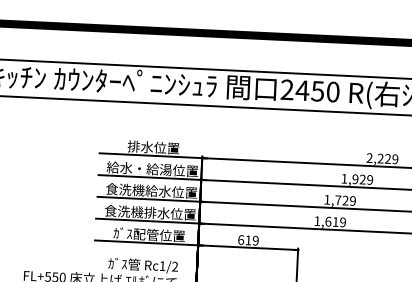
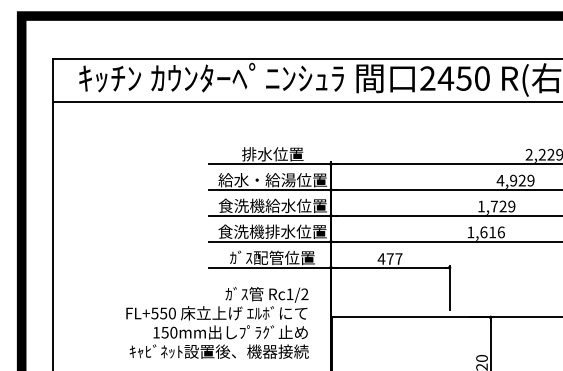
text: (344, 178) -> (500, 180), 1,929 -> 4,929
text: (342, 222) -> (500, 232), 1,619 -> 1,616
text: (247, 239) -> (389, 258), 619 -> 477

